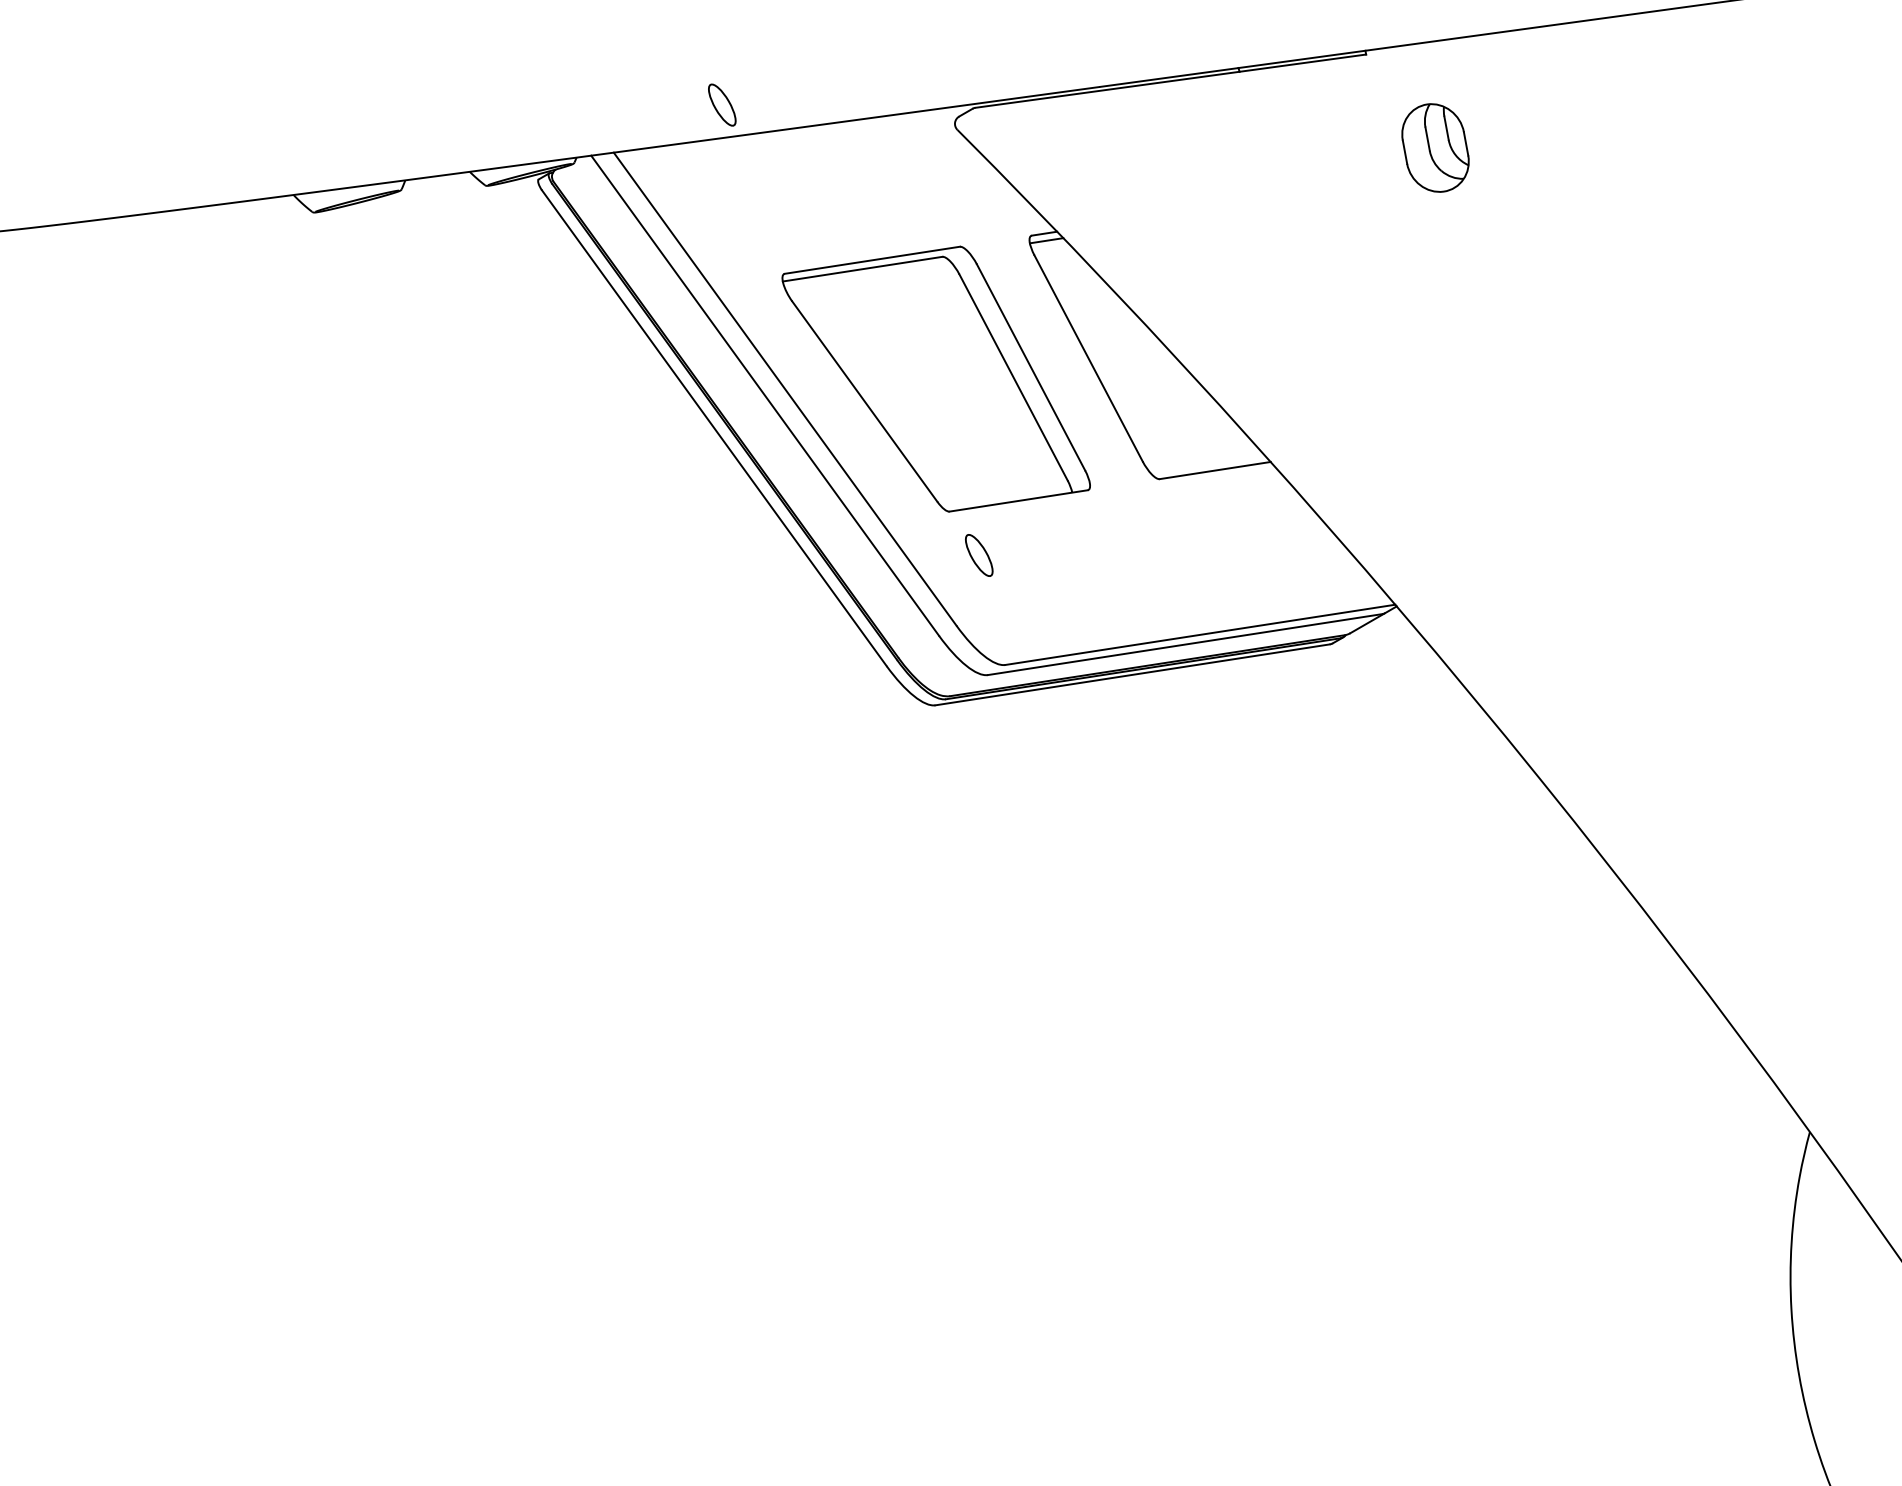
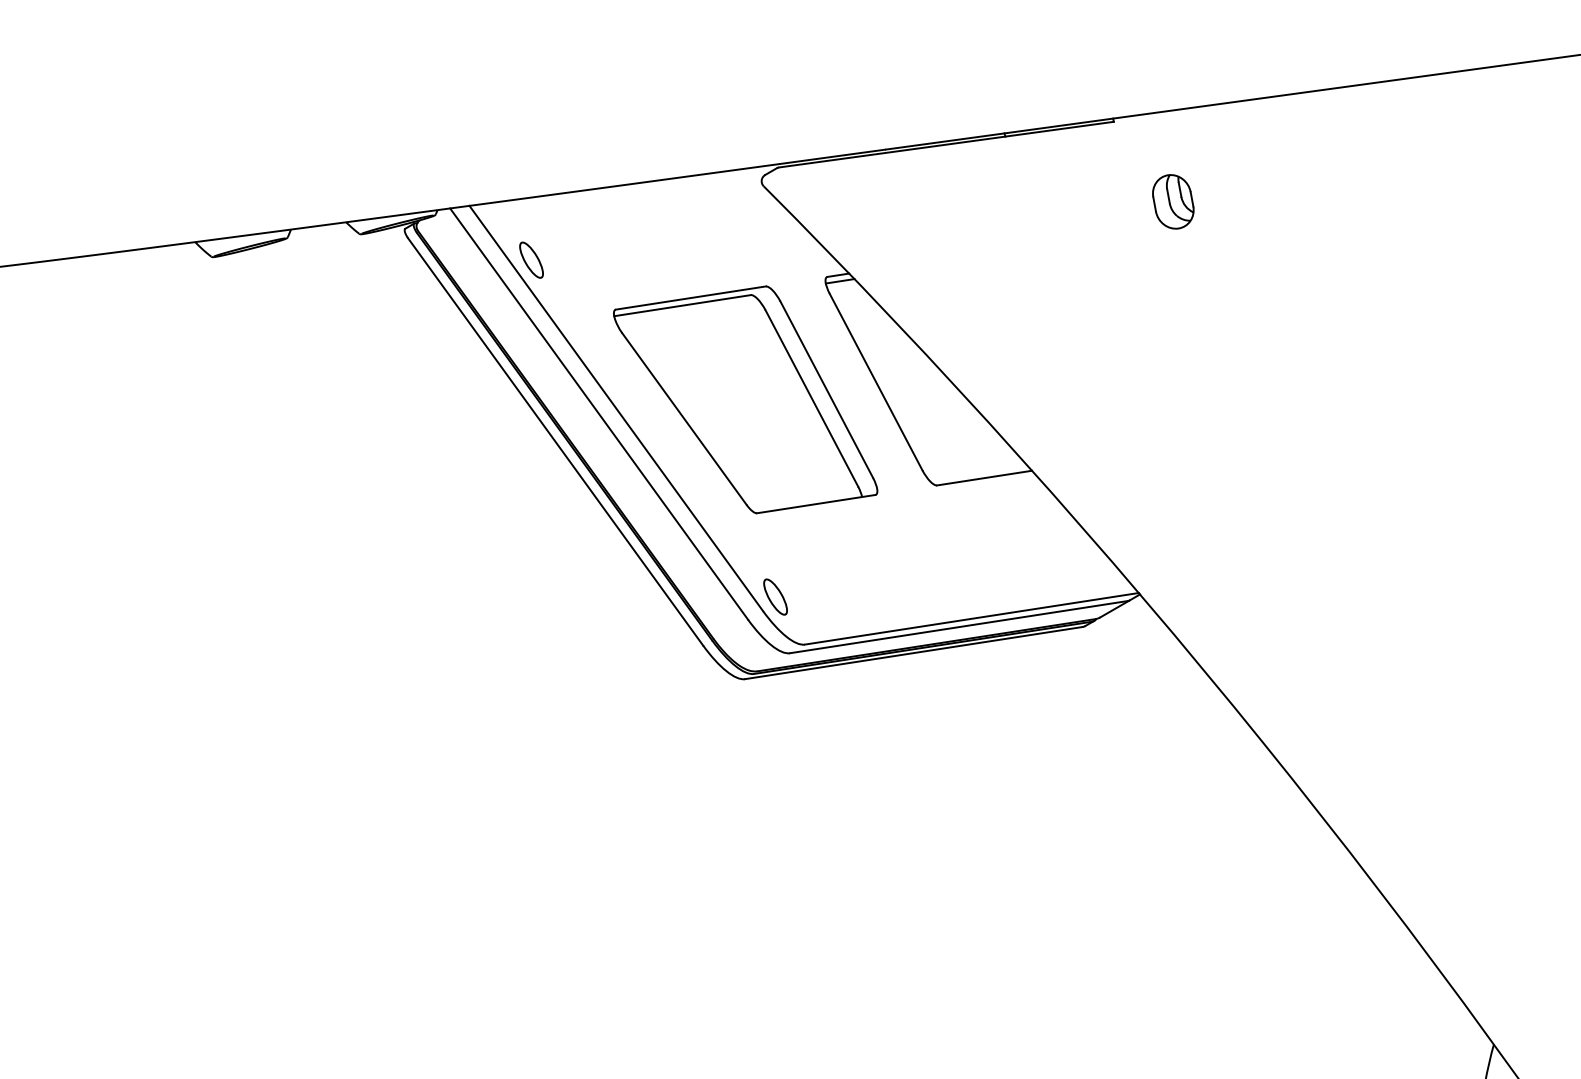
part: (722, 104) -> (531, 259), moved
part: (1435, 147) -> (1173, 201), size x0.71
part: (979, 555) -> (775, 597), moved

